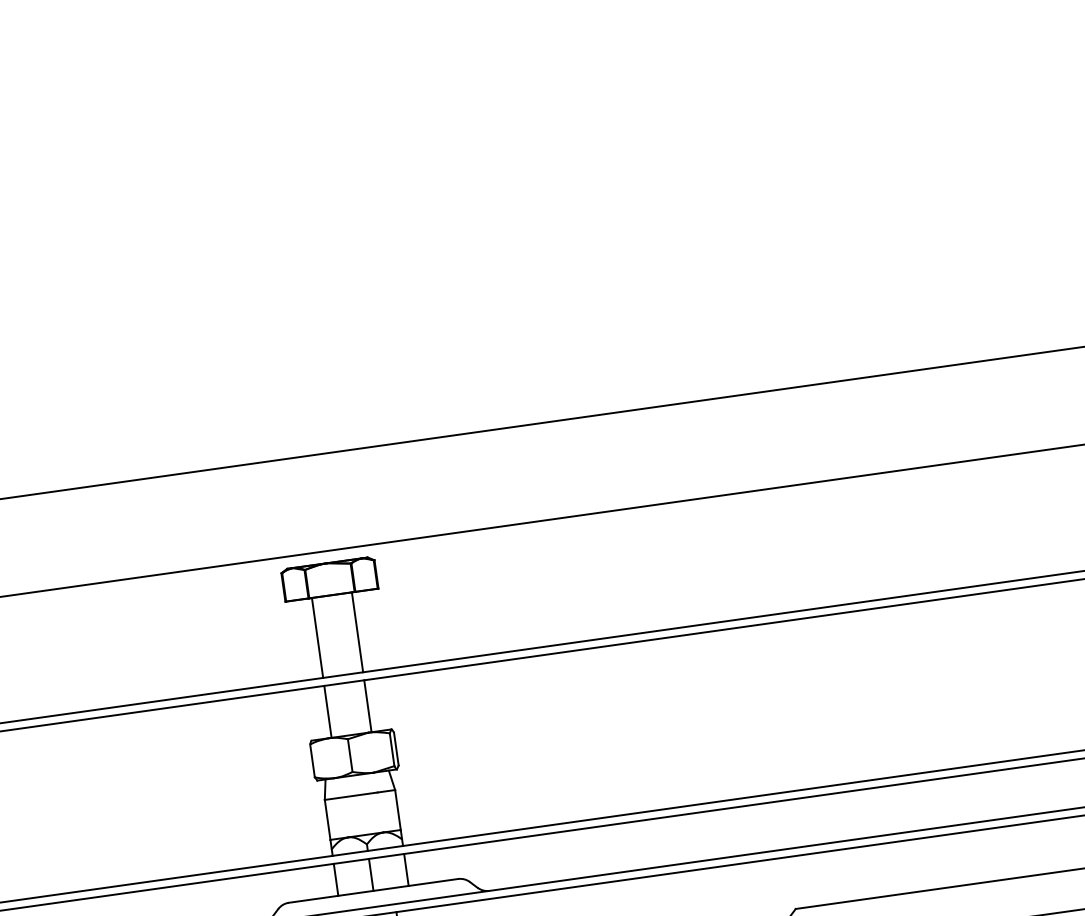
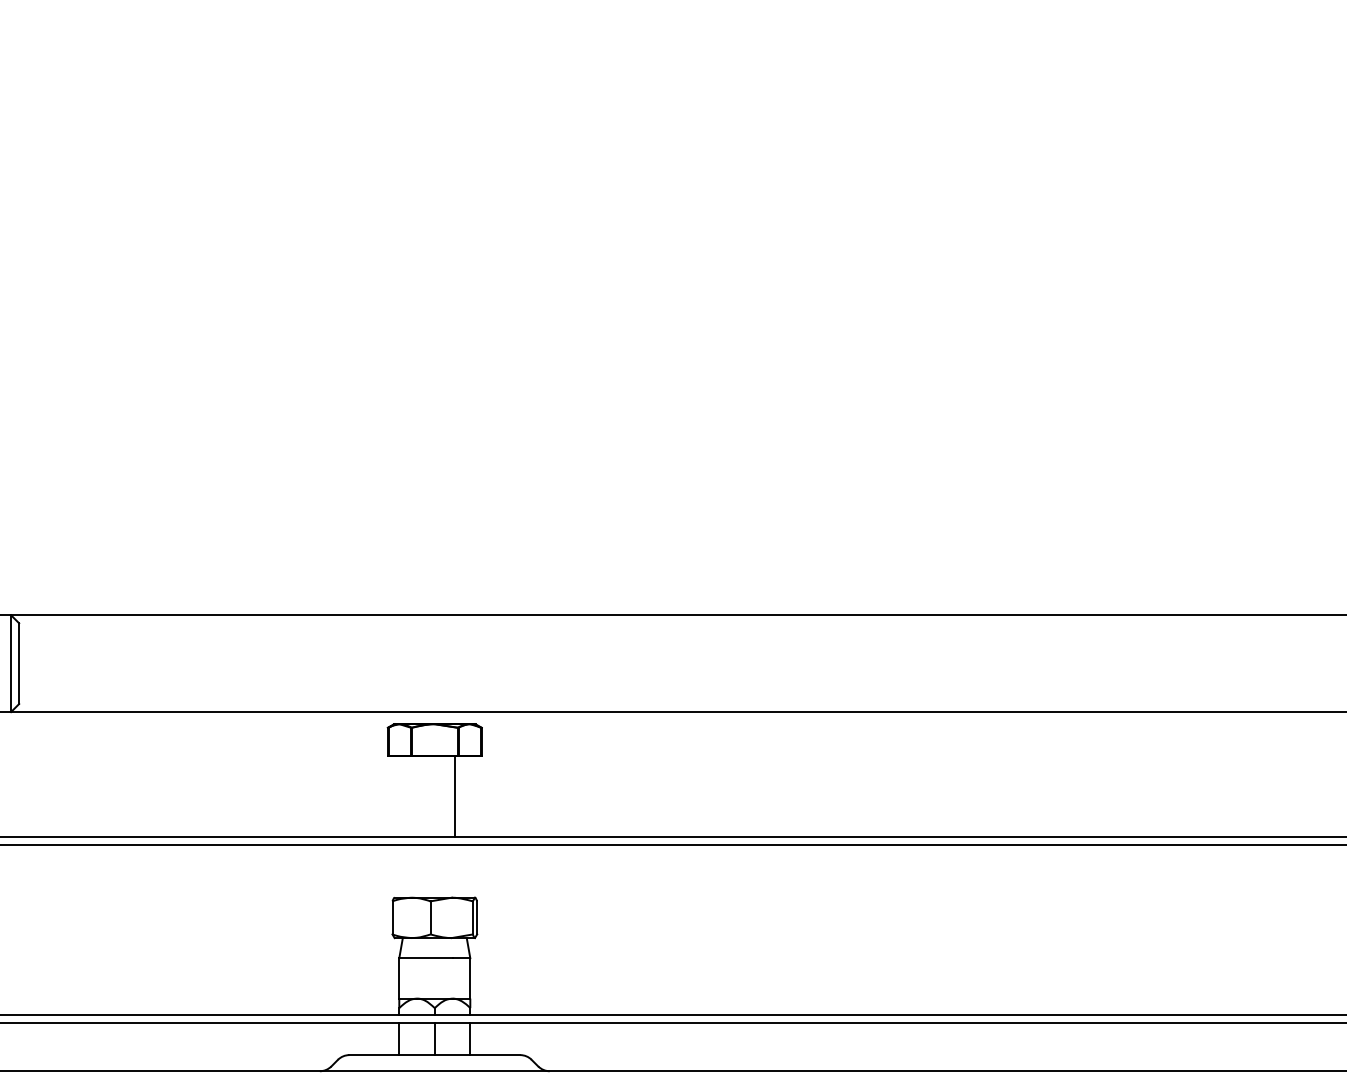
line: (317, 637) -> (414, 796), removed
line: (367, 706) -> (454, 871), removed
line: (327, 711) -> (414, 871), removed

